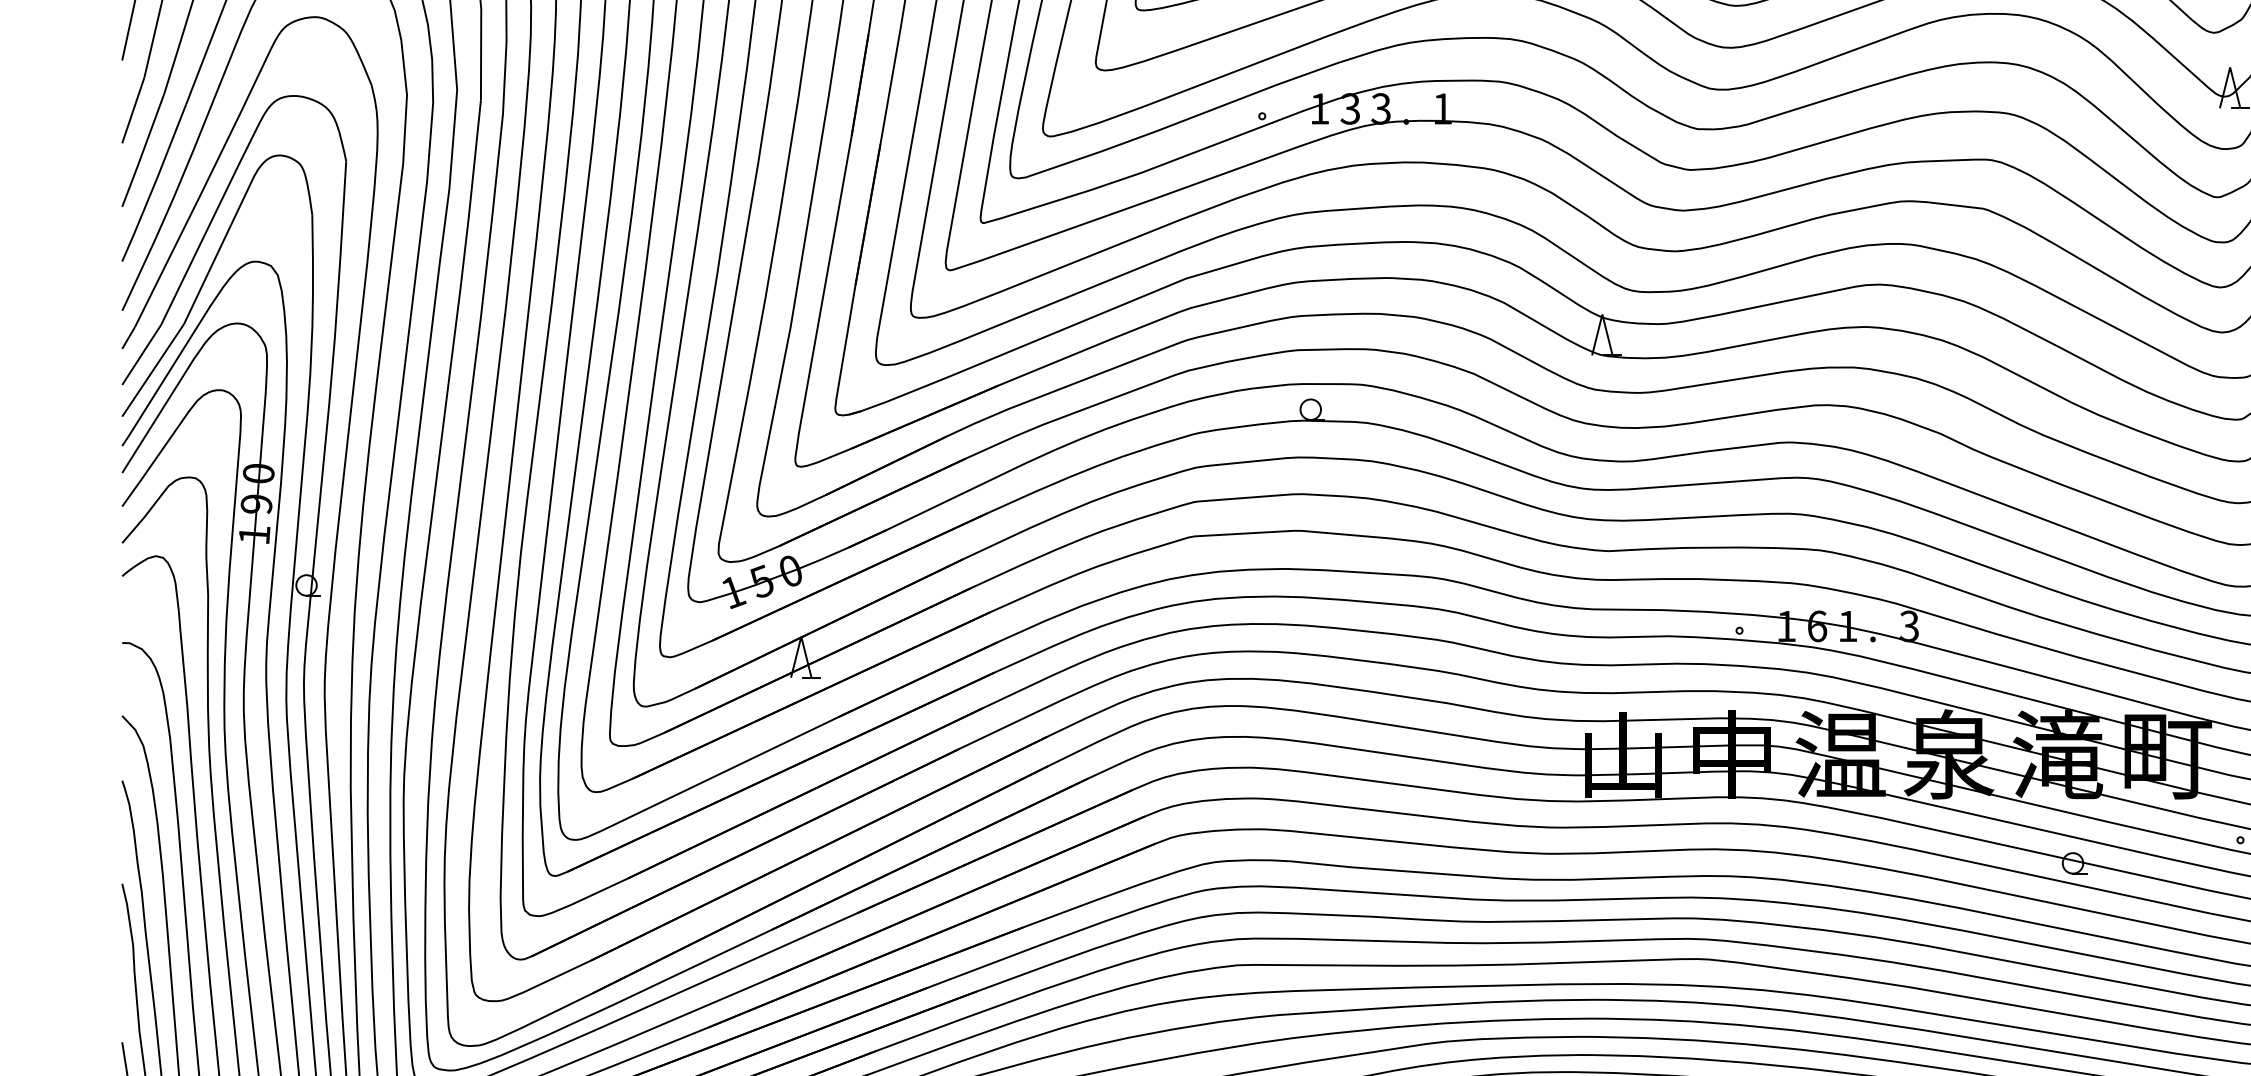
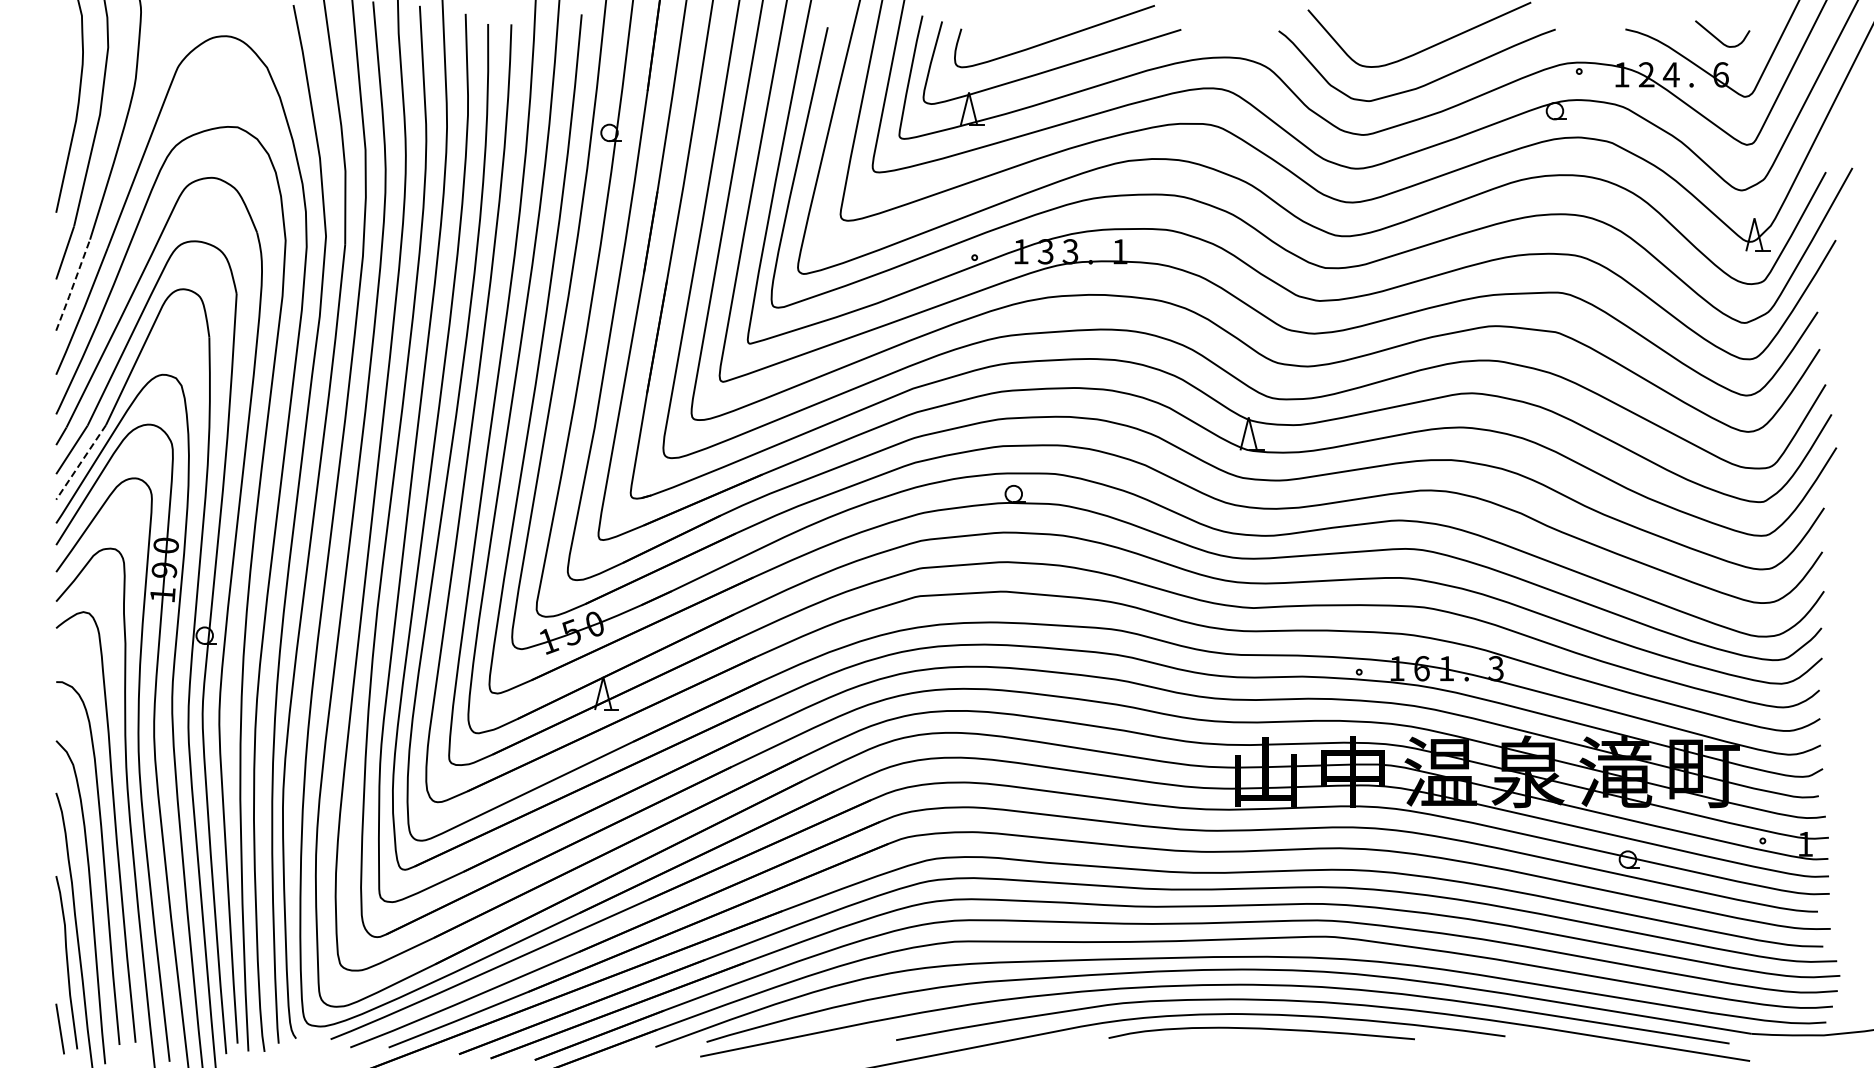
line: (143, 150) -> (73, 285), solid -> dashed
line: (153, 370) -> (81, 462), solid -> dashed

